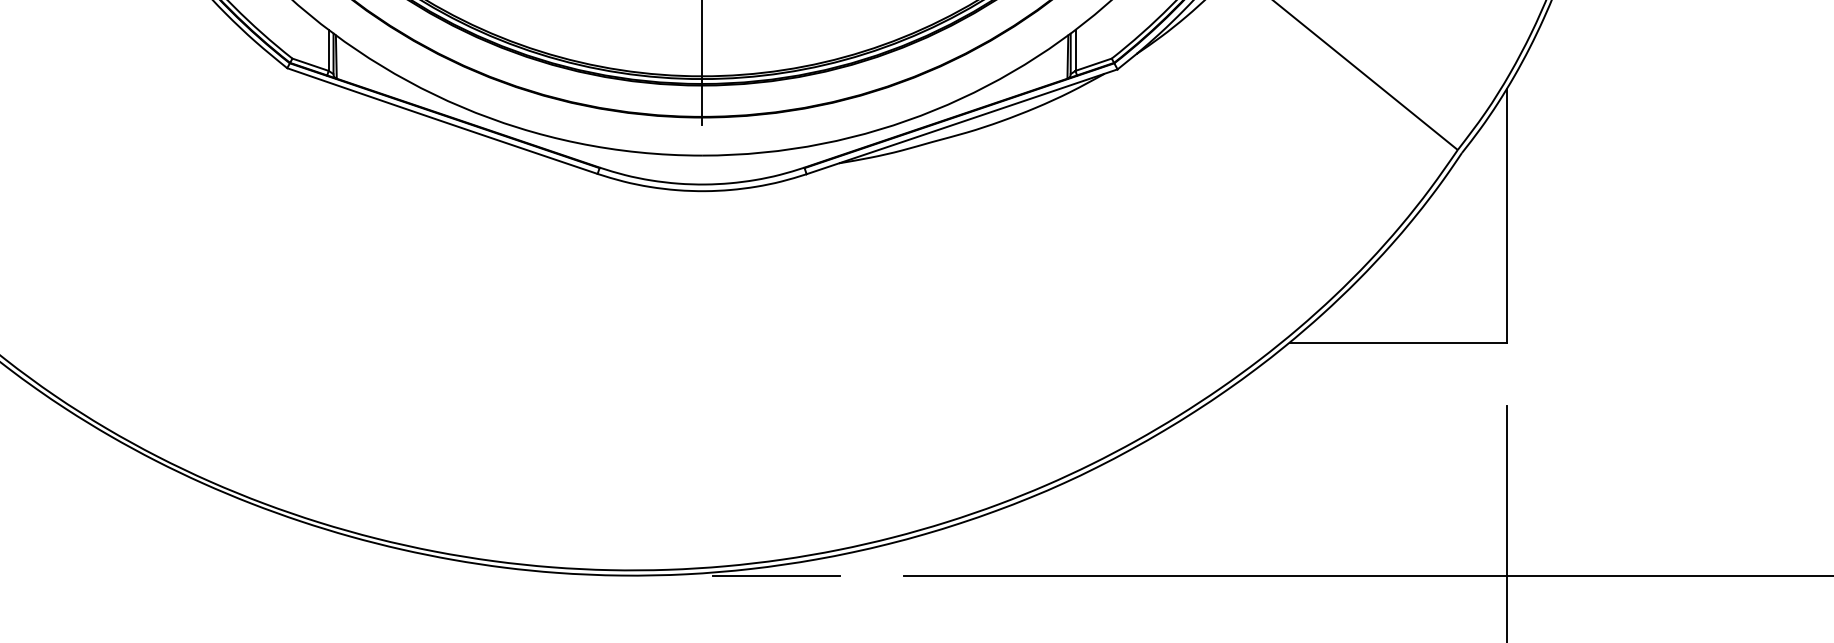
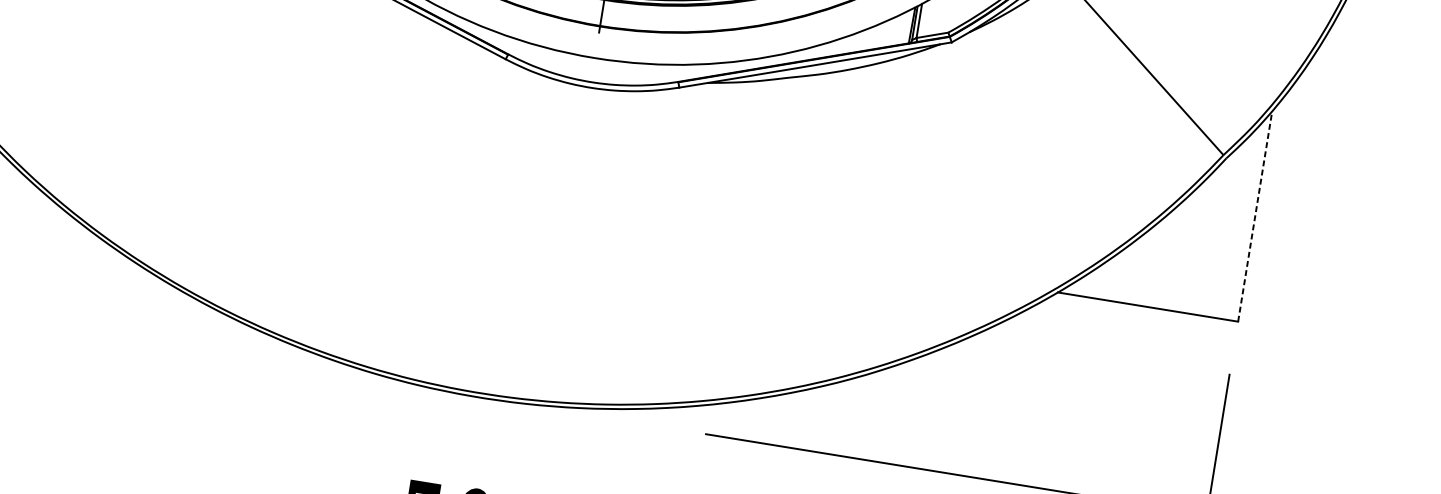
line: (1506, 215) -> (1255, 216), solid -> dashed
line: (776, 575) -> (600, 416), removed

